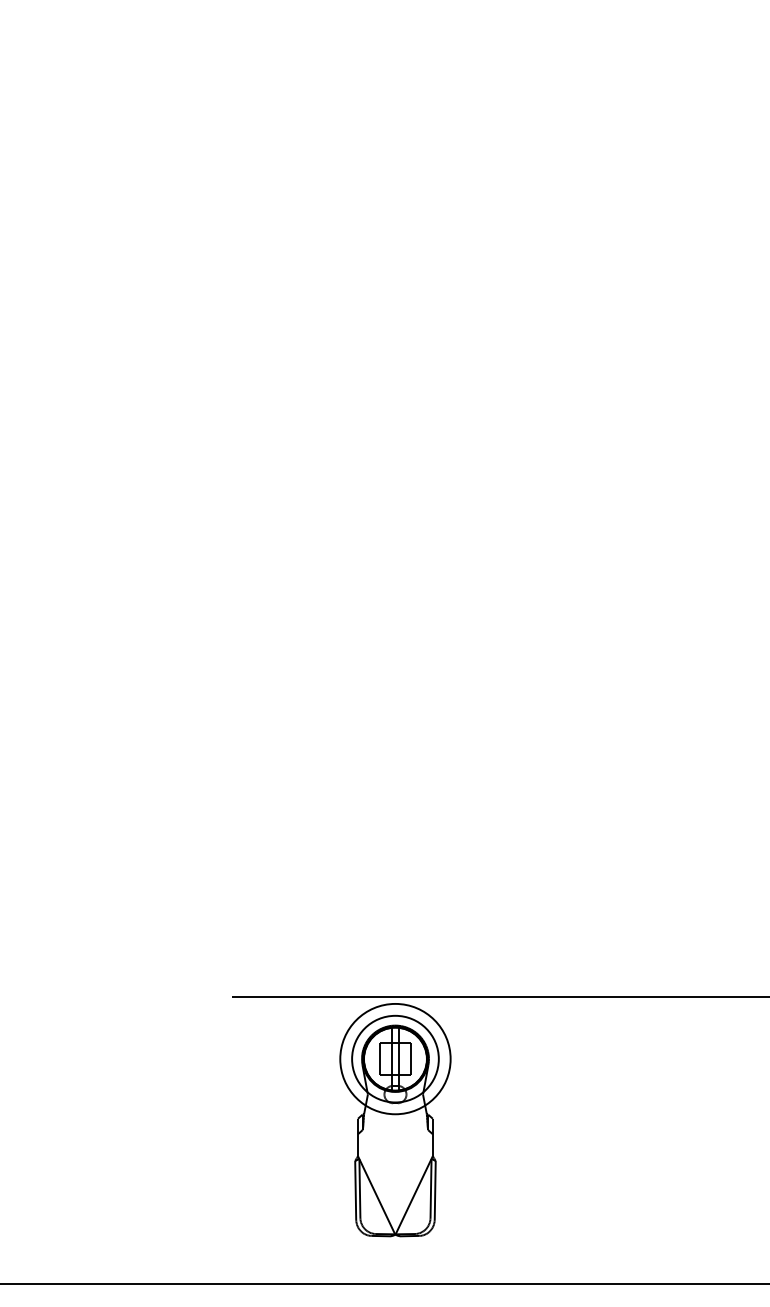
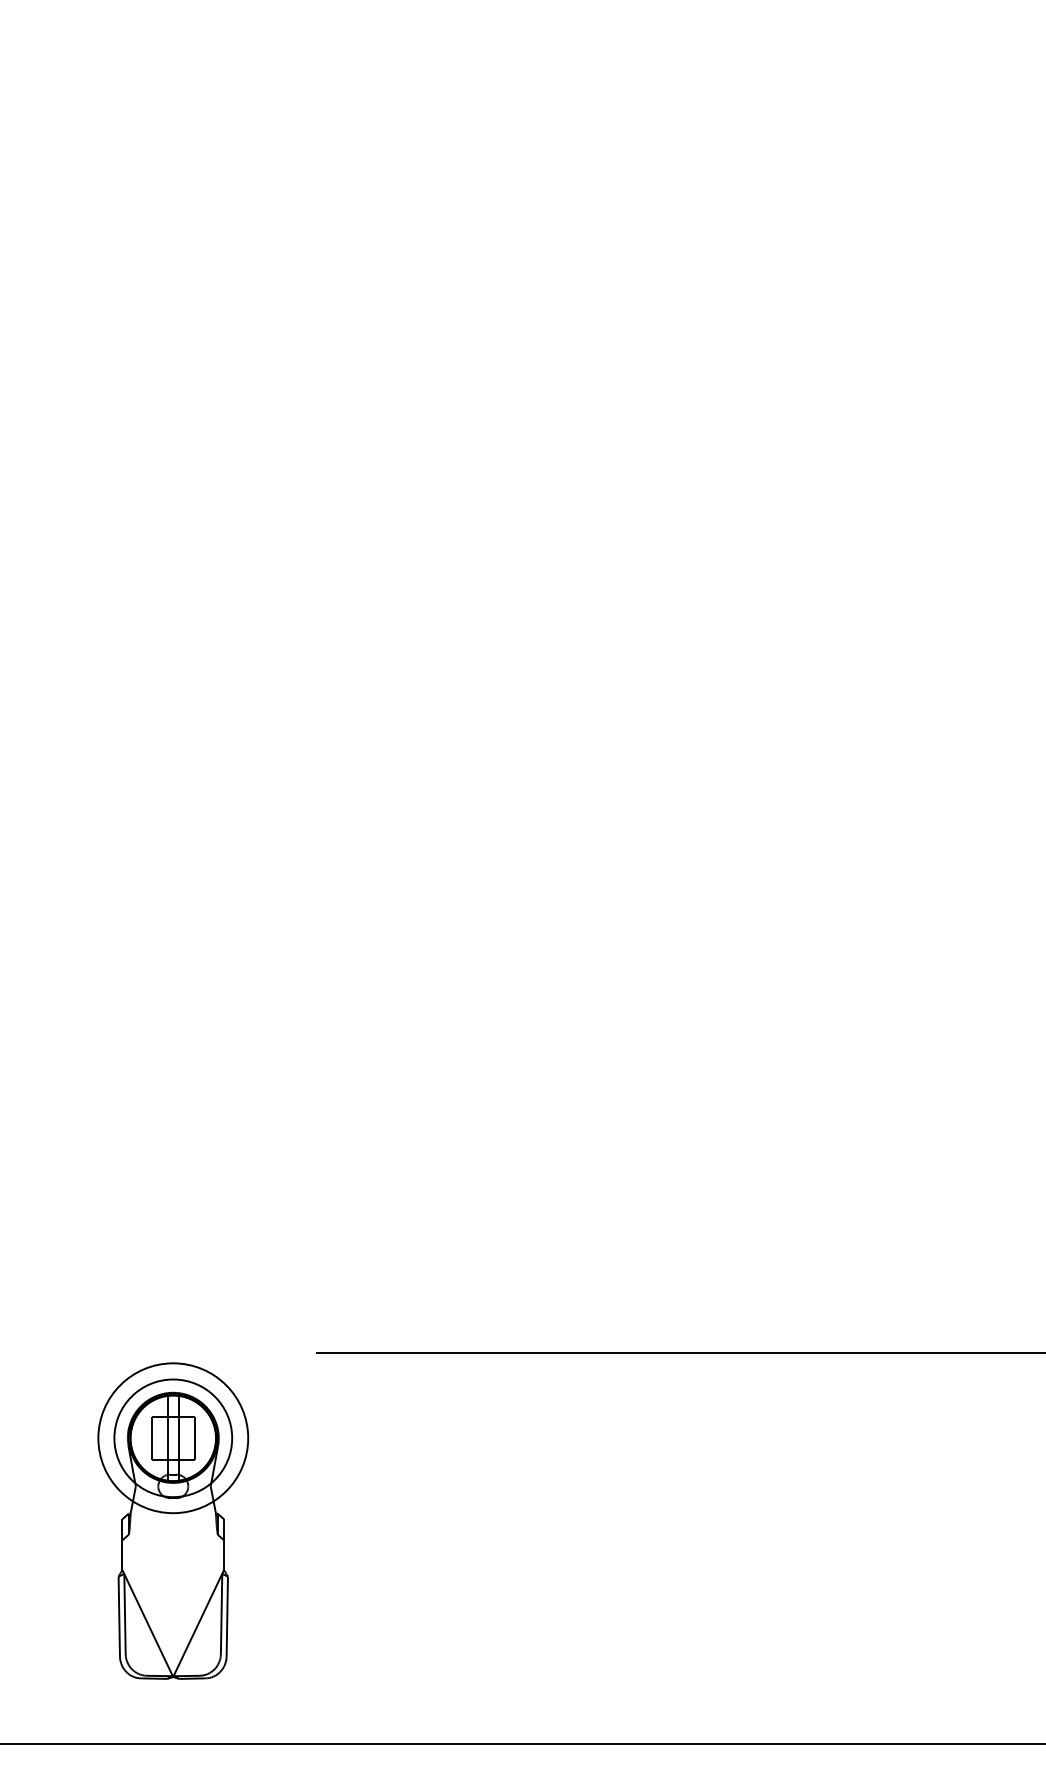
part: (395, 1120) -> (173, 1521), moved

